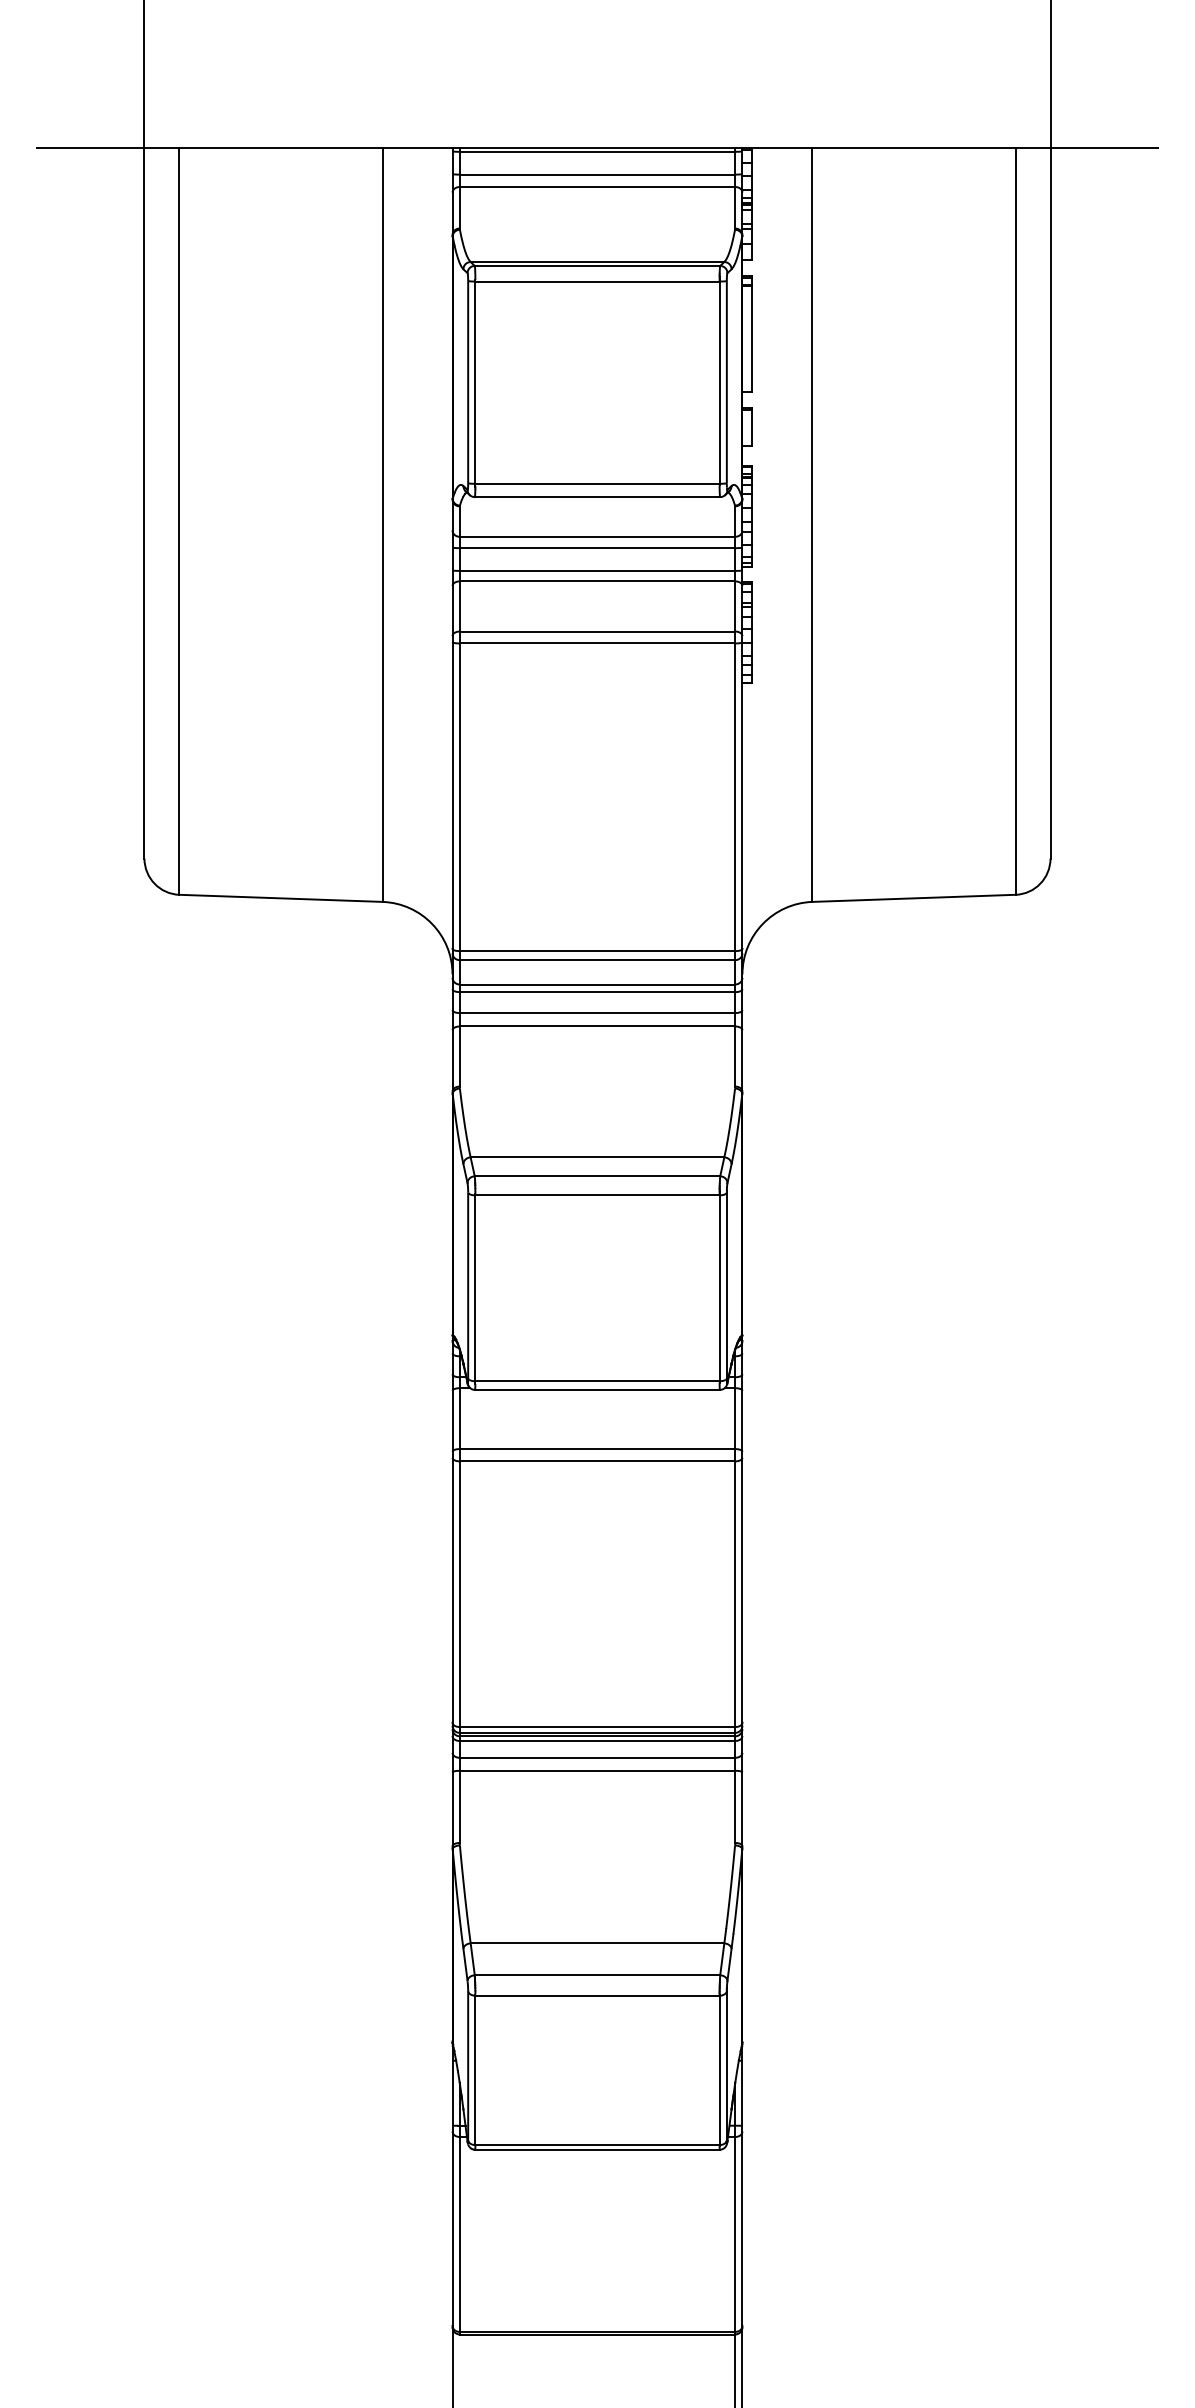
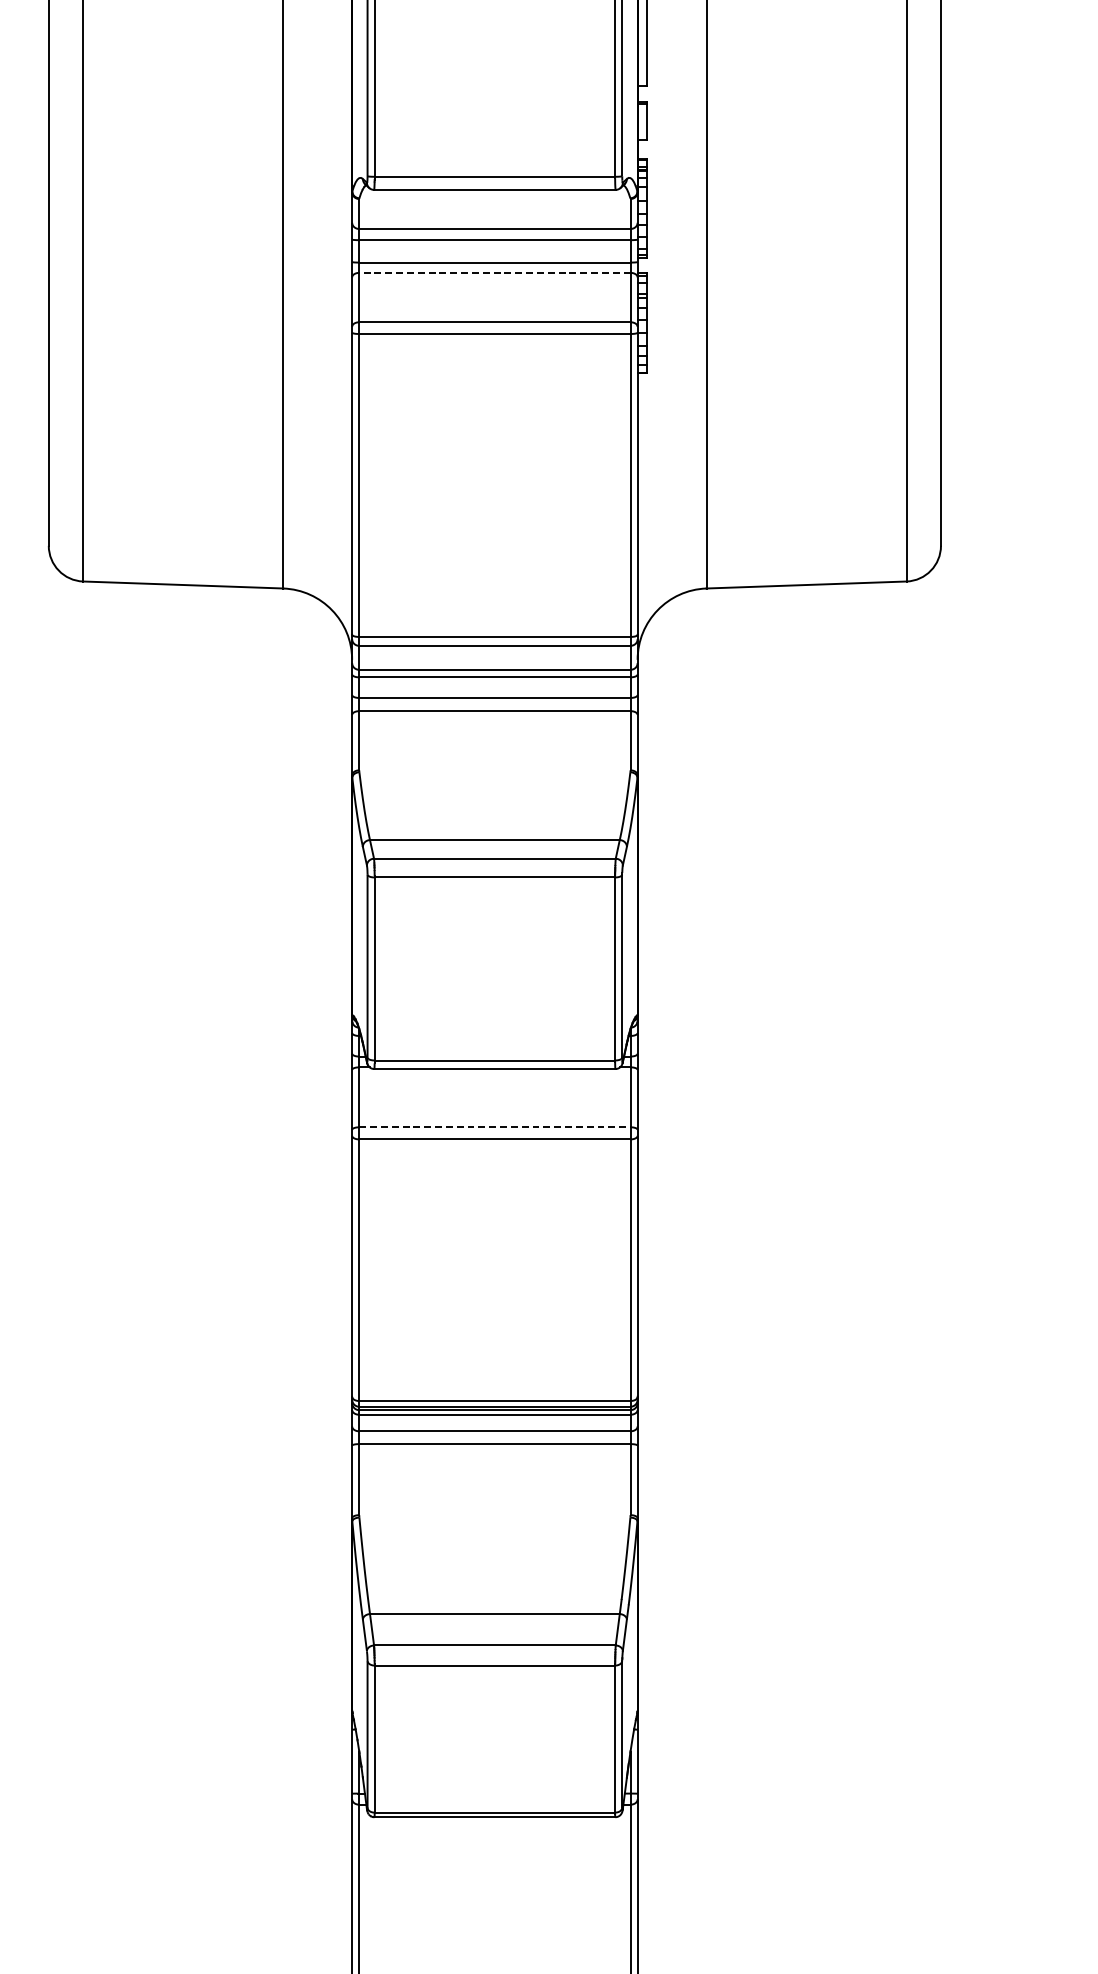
line: (597, 581) -> (494, 272), solid -> dashed
line: (597, 1449) -> (494, 1127), solid -> dashed

